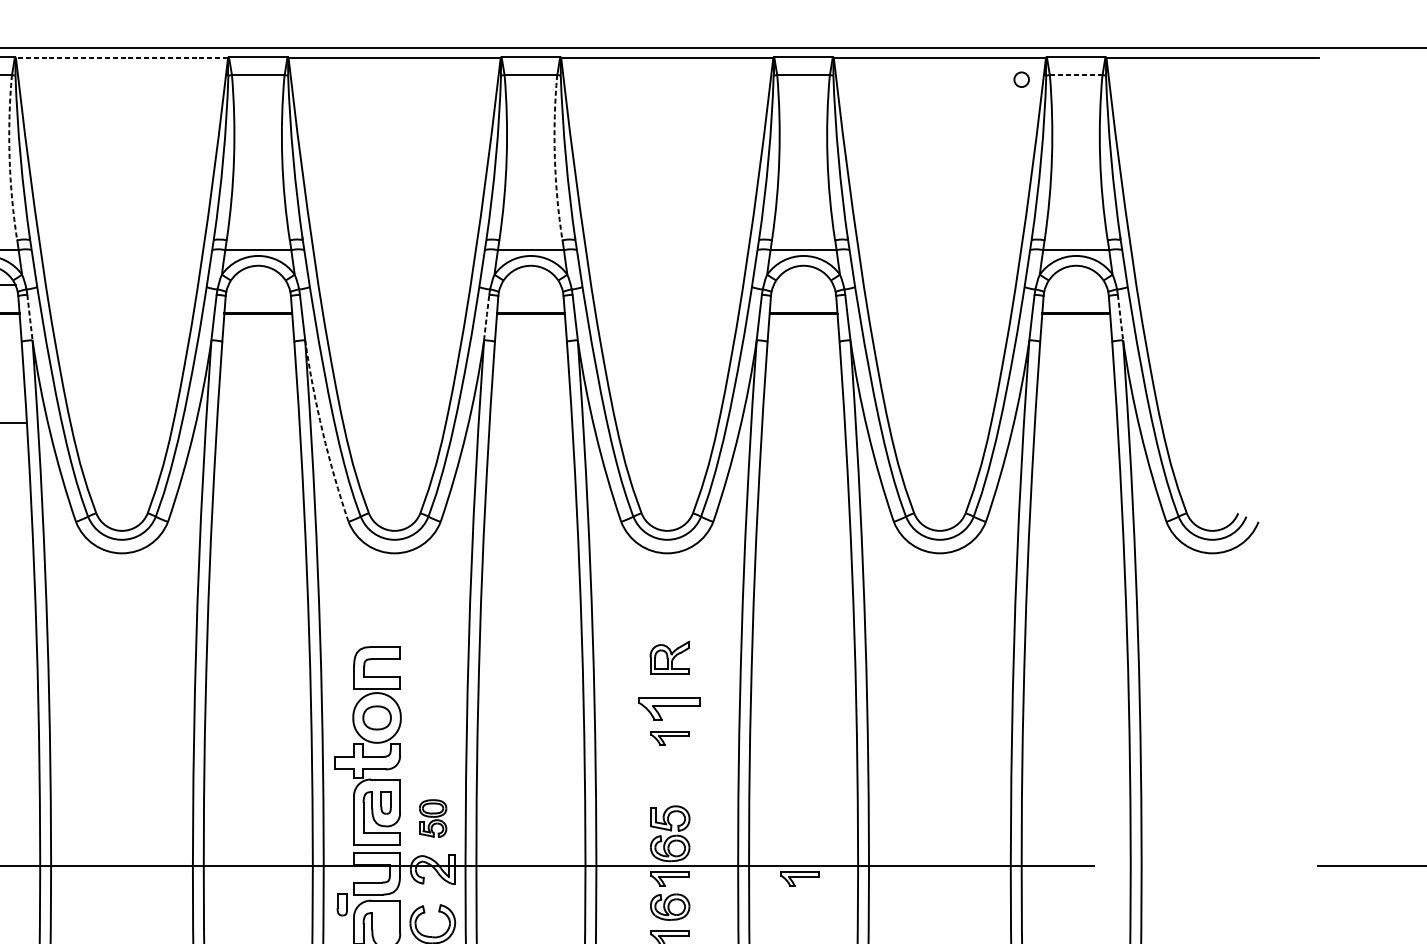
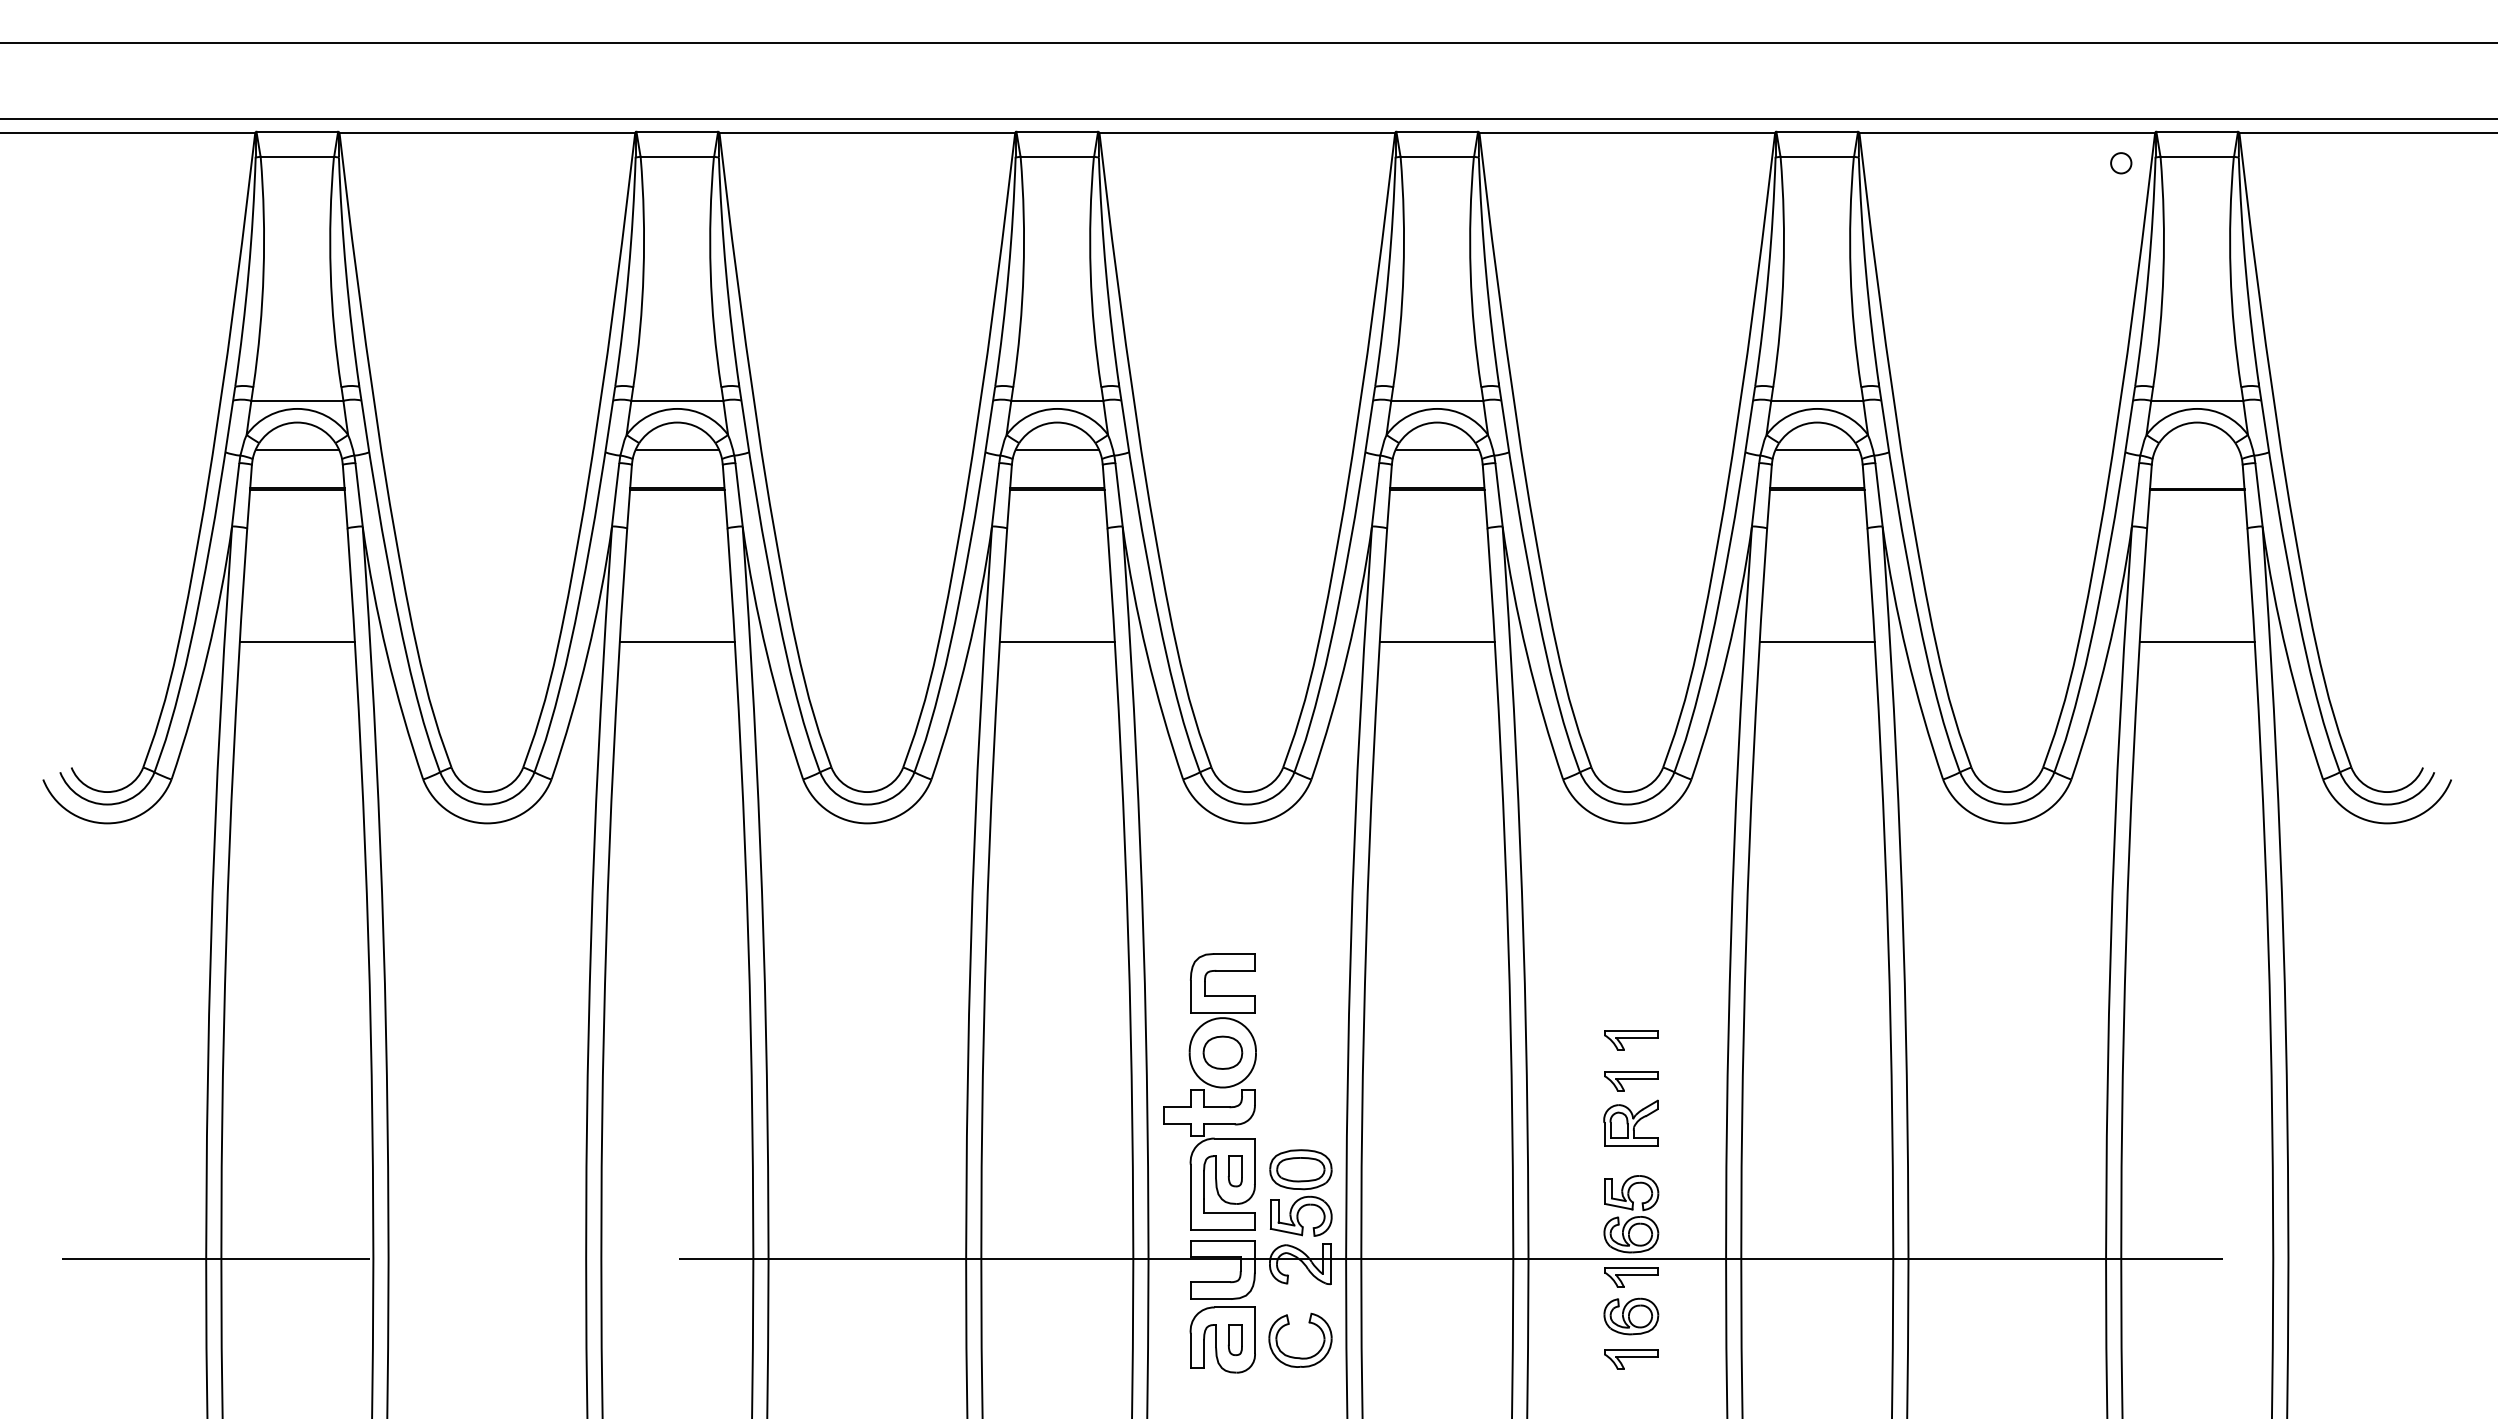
line: (122, 57) -> (867, 132), dashed -> solid
line: (1076, 74) -> (2197, 156), dashed -> solid
arc: (9, 158) -> (710, 272), dashed -> solid
arc: (554, 158) -> (1470, 272), dashed -> solid
line: (257, 285) -> (1056, 449), added
line: (530, 285) -> (1436, 449), added
line: (803, 285) -> (1816, 449), added
line: (486, 317) -> (1375, 494), dashed -> solid
line: (30, 318) -> (739, 495), dashed -> solid
line: (1120, 318) -> (2258, 495), dashed -> solid
line: (257, 423) -> (1056, 642), added
line: (530, 423) -> (1436, 642), added
line: (803, 423) -> (1816, 642), added
line: (1075, 423) -> (2196, 642), added
arc: (323, 432) -> (1147, 654), dashed -> solid
part: (669, 657) -> (1630, 1122), moved
part: (670, 709) -> (1631, 1040), size x0.62
part: (432, 818) -> (1300, 1192), size x1.67
part: (800, 879) -> (1812, 1277), removed
part: (341, 904) -> (1234, 1339), moved

